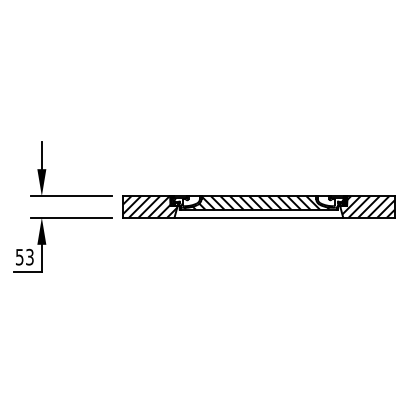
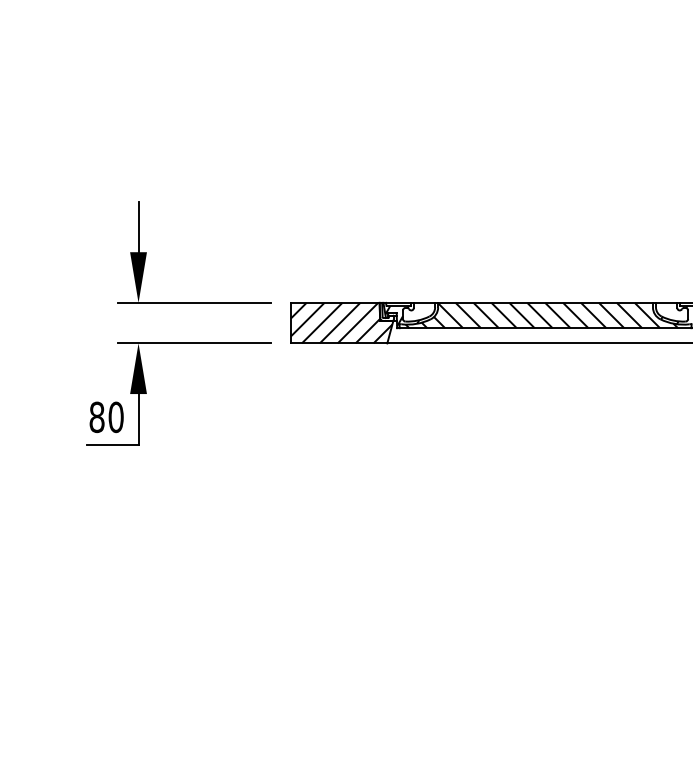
text: (24, 256) -> (105, 415), 53 -> 80

